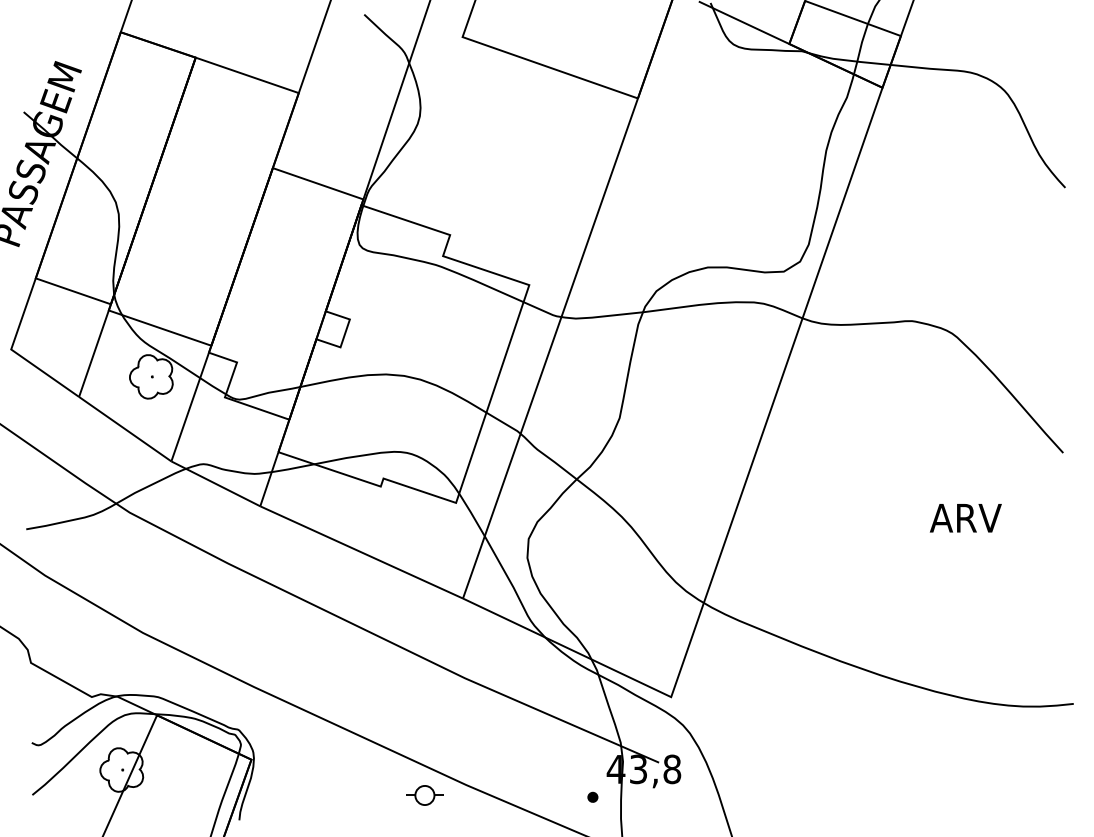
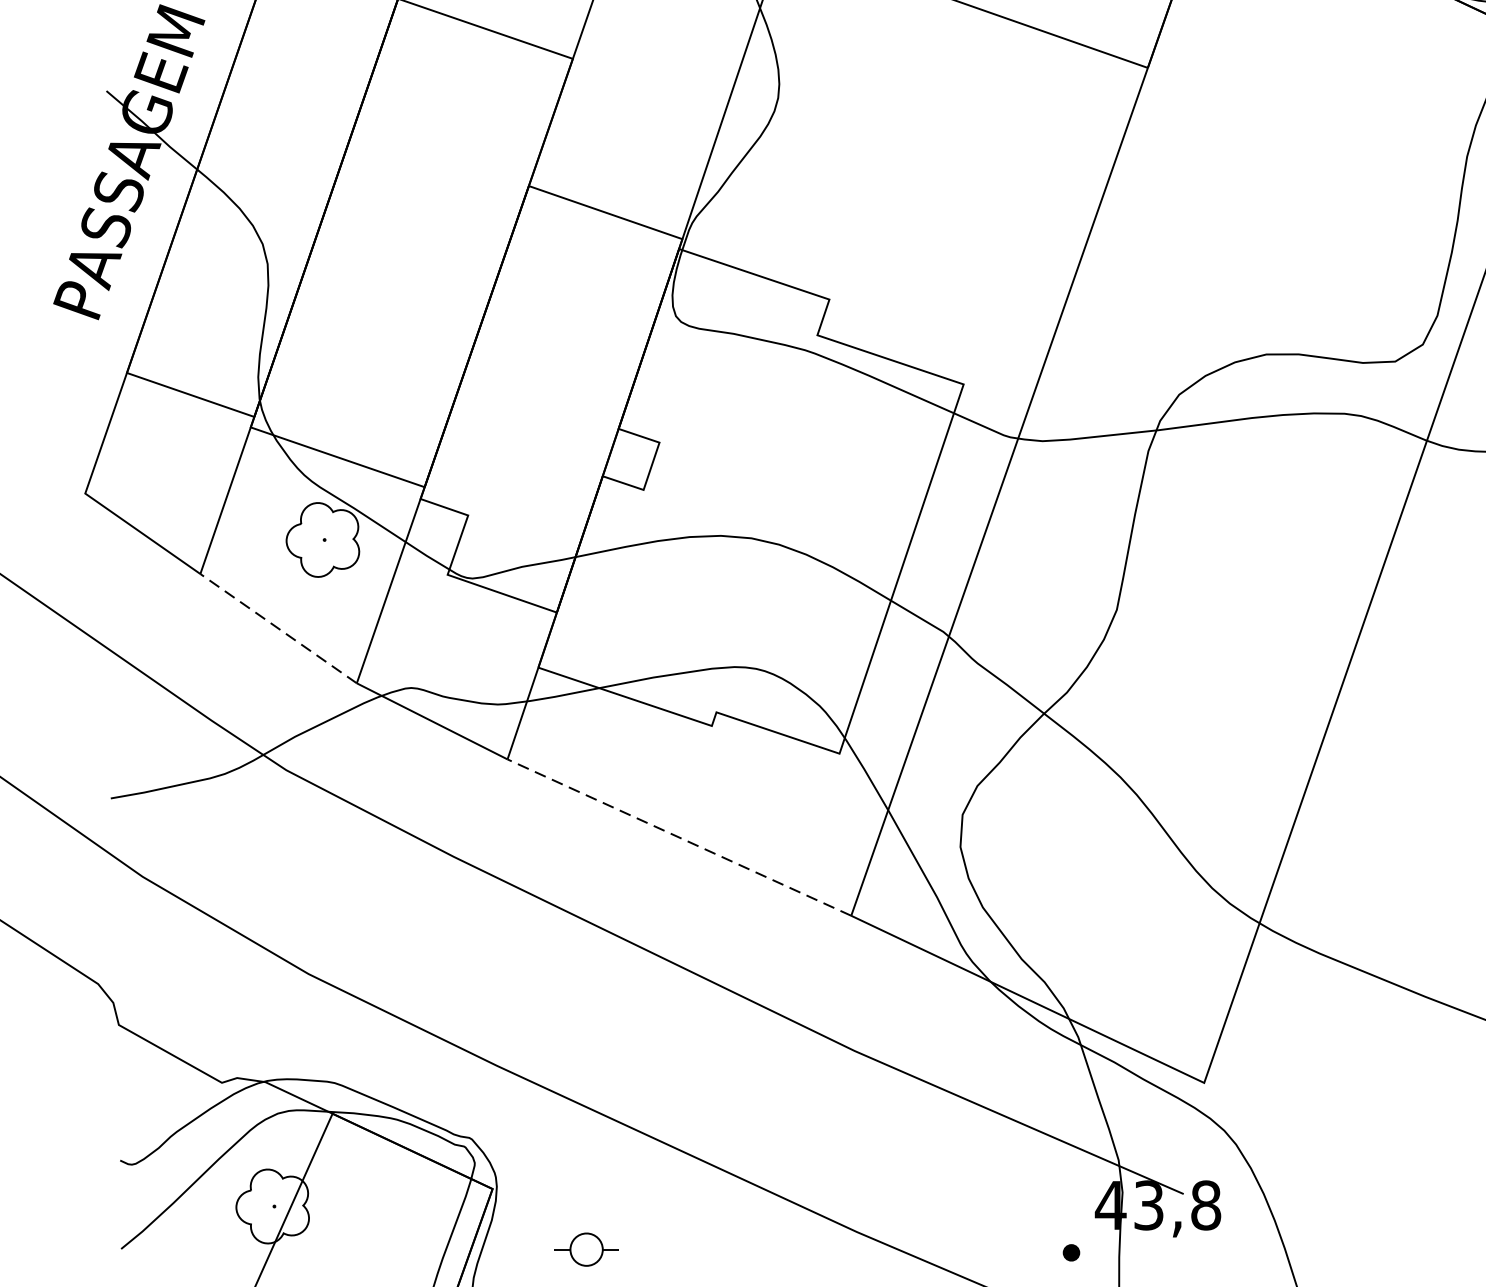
line: (124, 428) -> (277, 627), solid -> dashed
line: (361, 552) -> (679, 837), solid -> dashed
part: (424, 795) -> (585, 1249), moved

